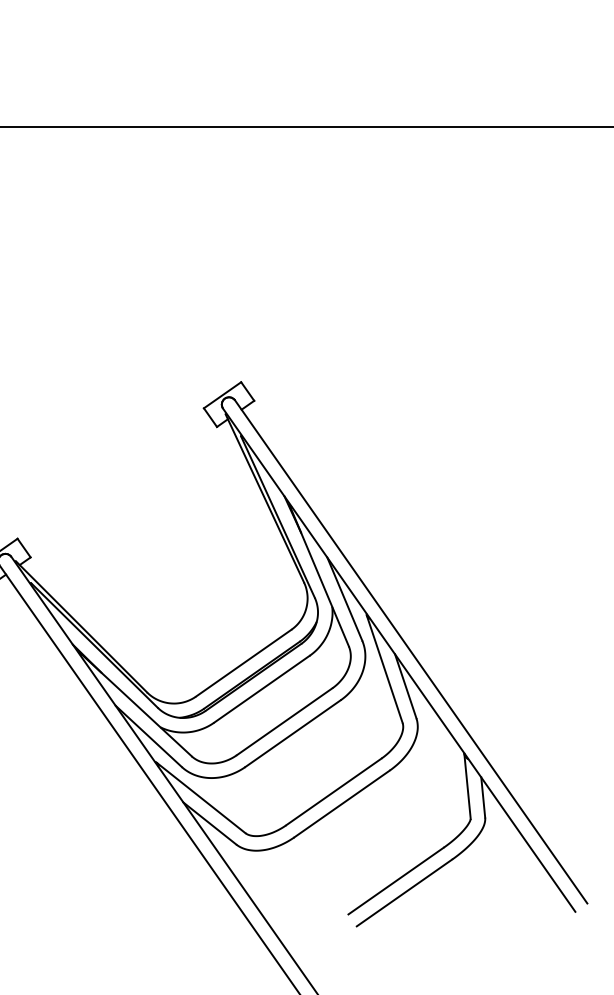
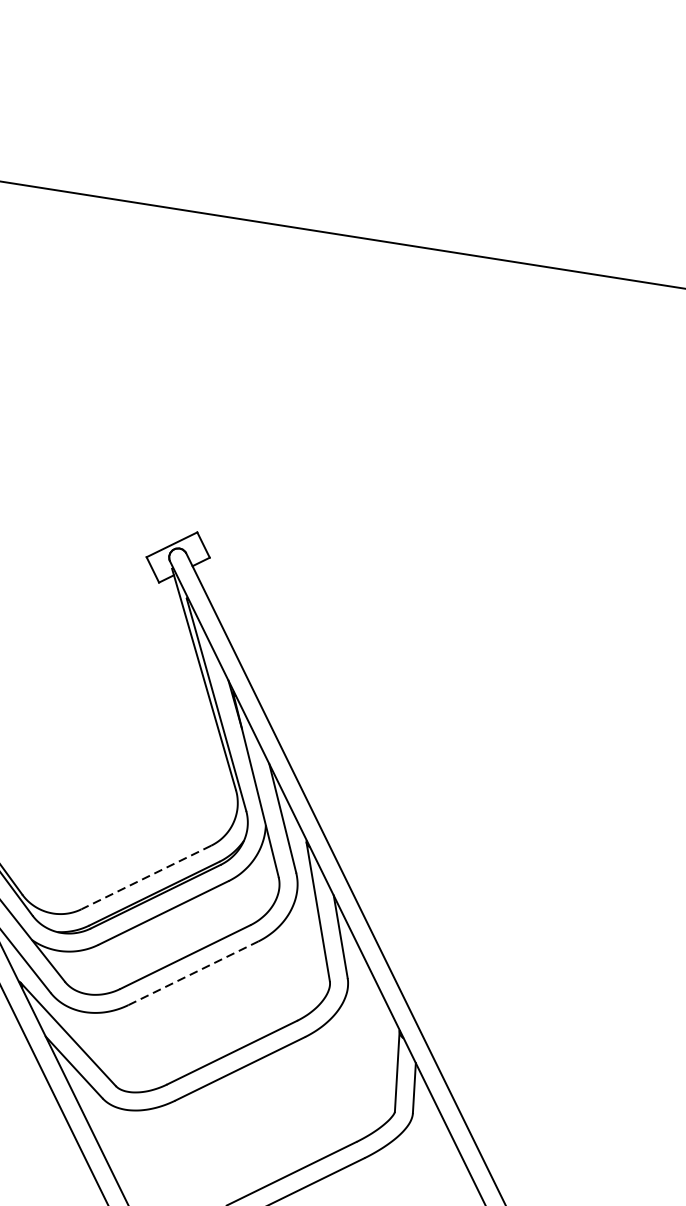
line: (243, 663) -> (146, 877), solid -> dashed
line: (293, 733) -> (194, 973), solid -> dashed

